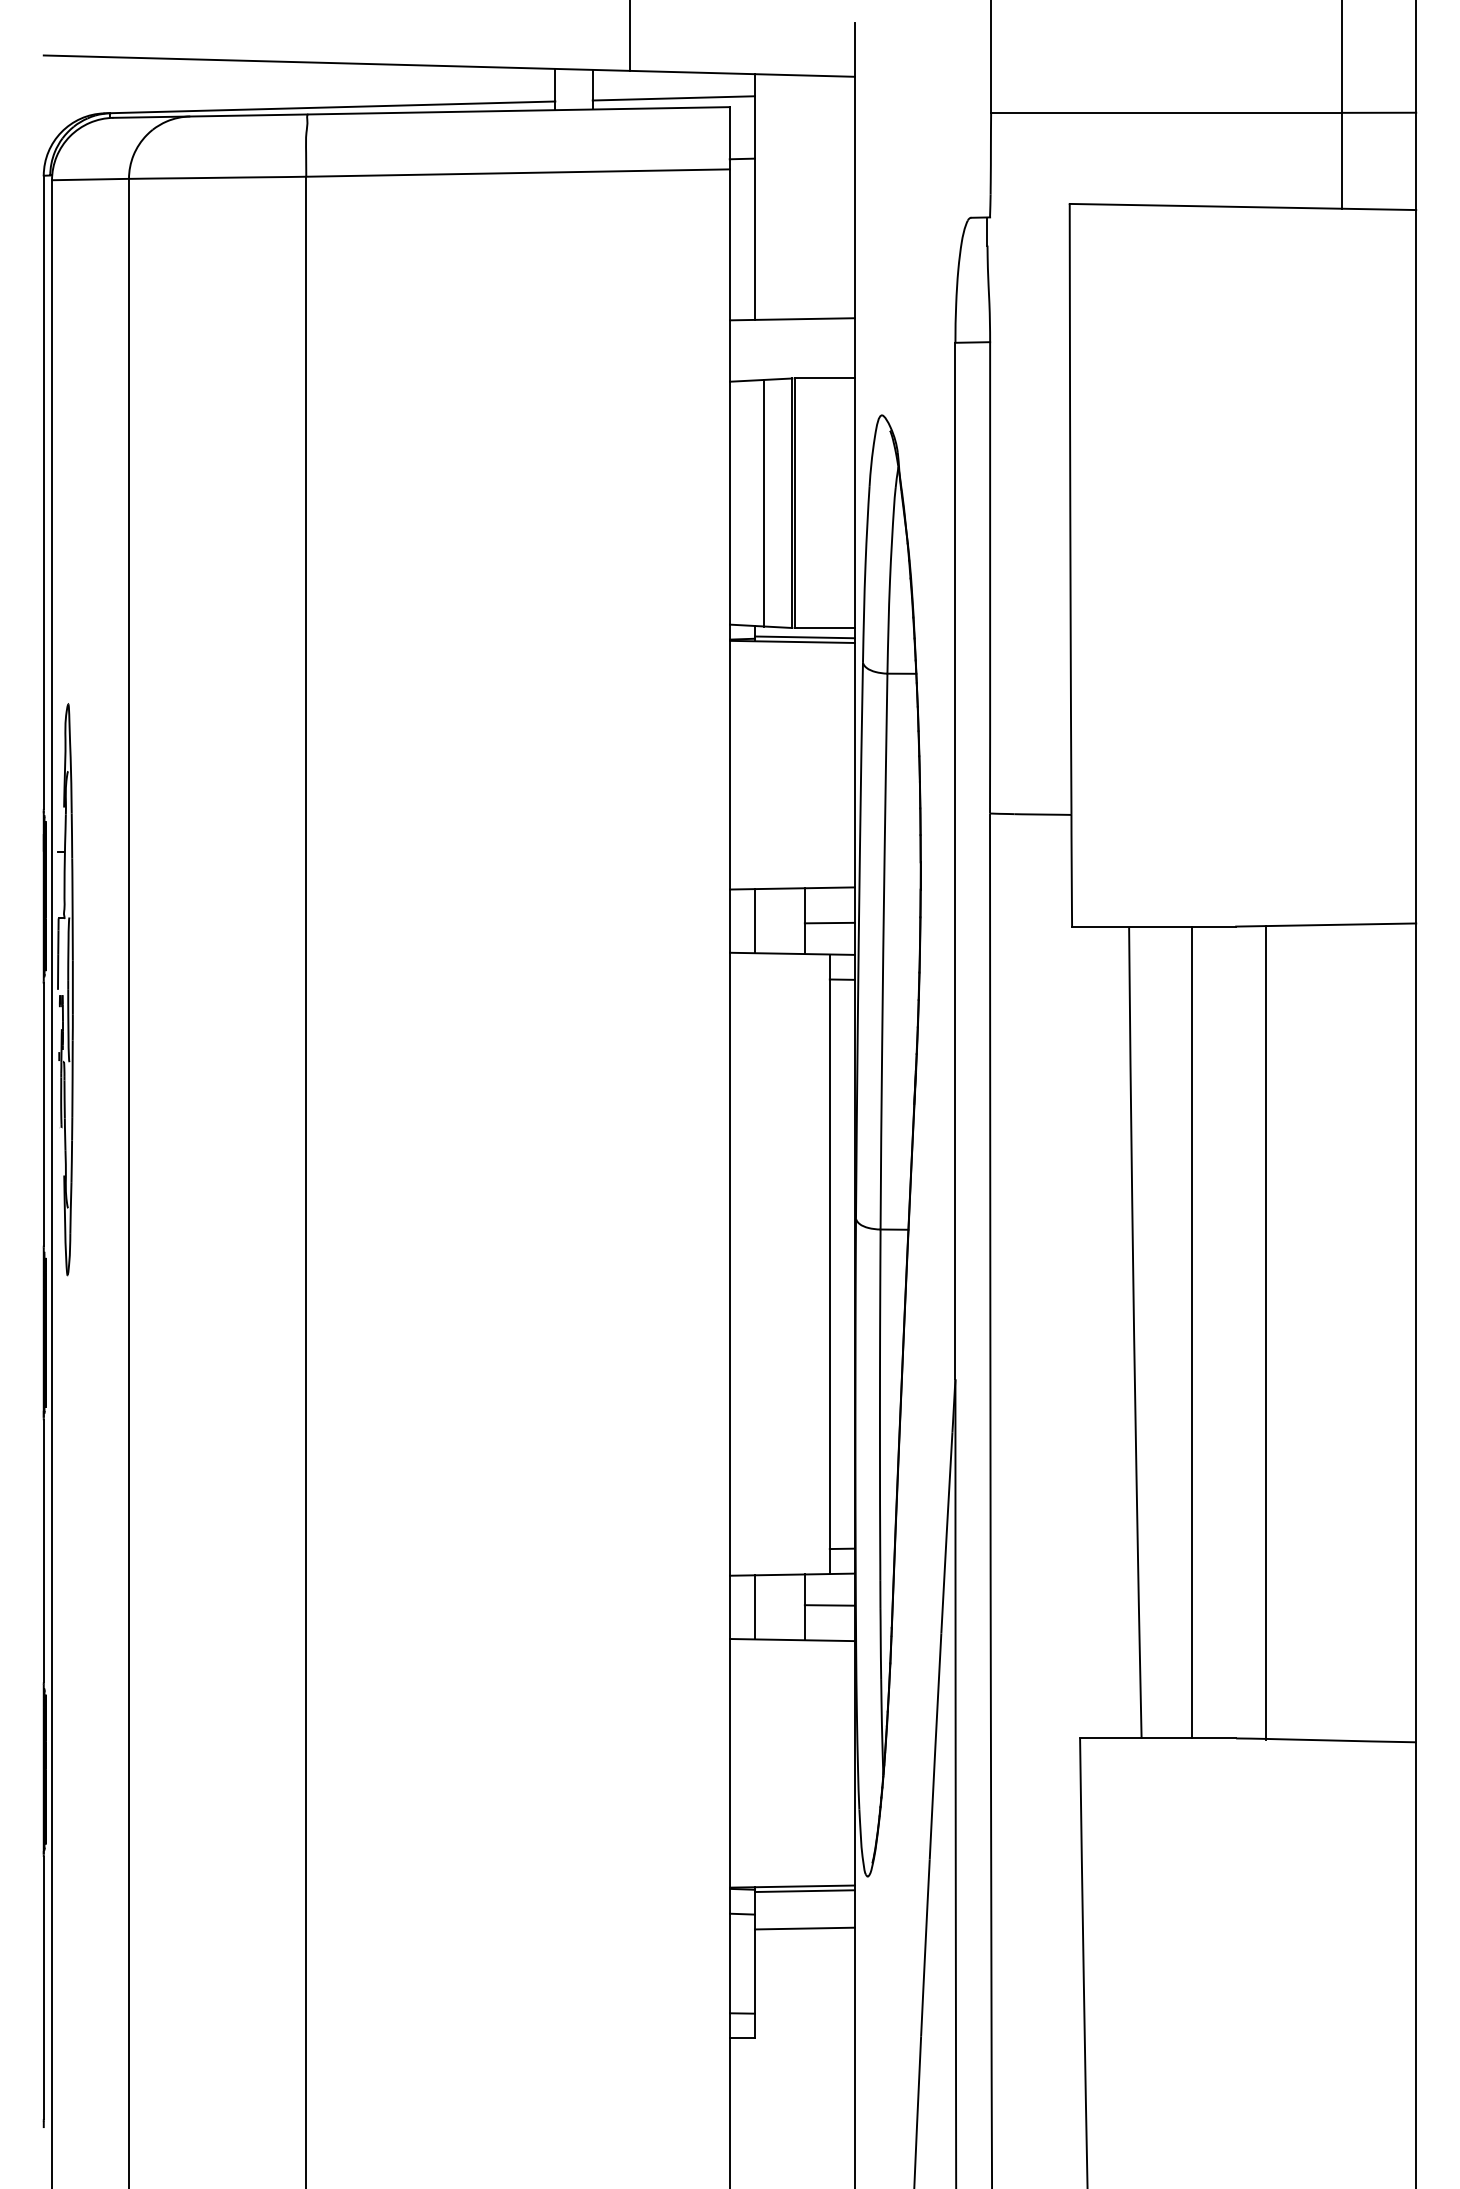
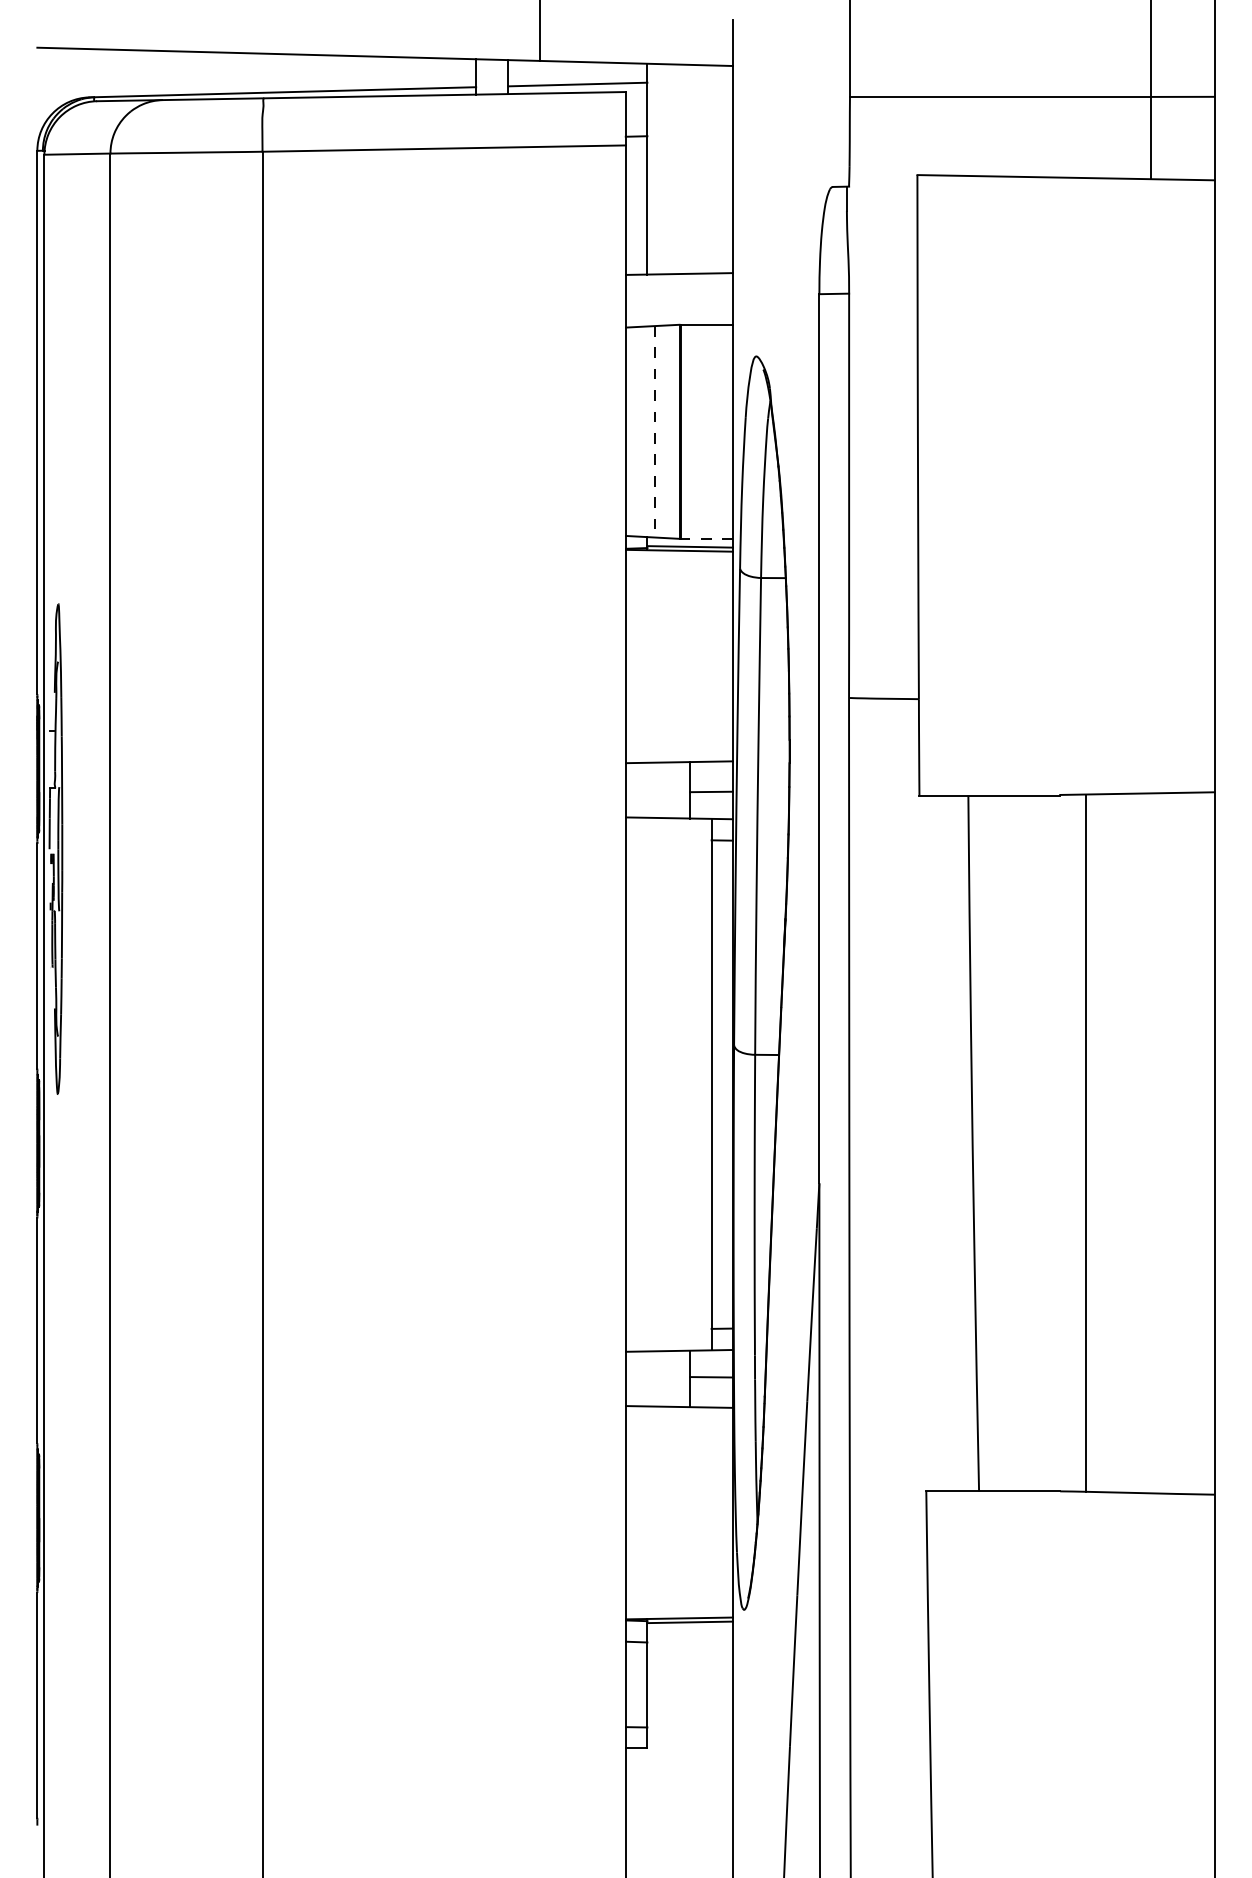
line: (764, 503) -> (655, 432), solid -> dashed
line: (824, 628) -> (707, 539), solid -> dashed
line: (754, 921) -> (647, 790), removed
line: (1191, 1332) -> (1021, 1143), removed
line: (754, 1607) -> (647, 1379), removed
line: (804, 1928) -> (689, 1654), removed

